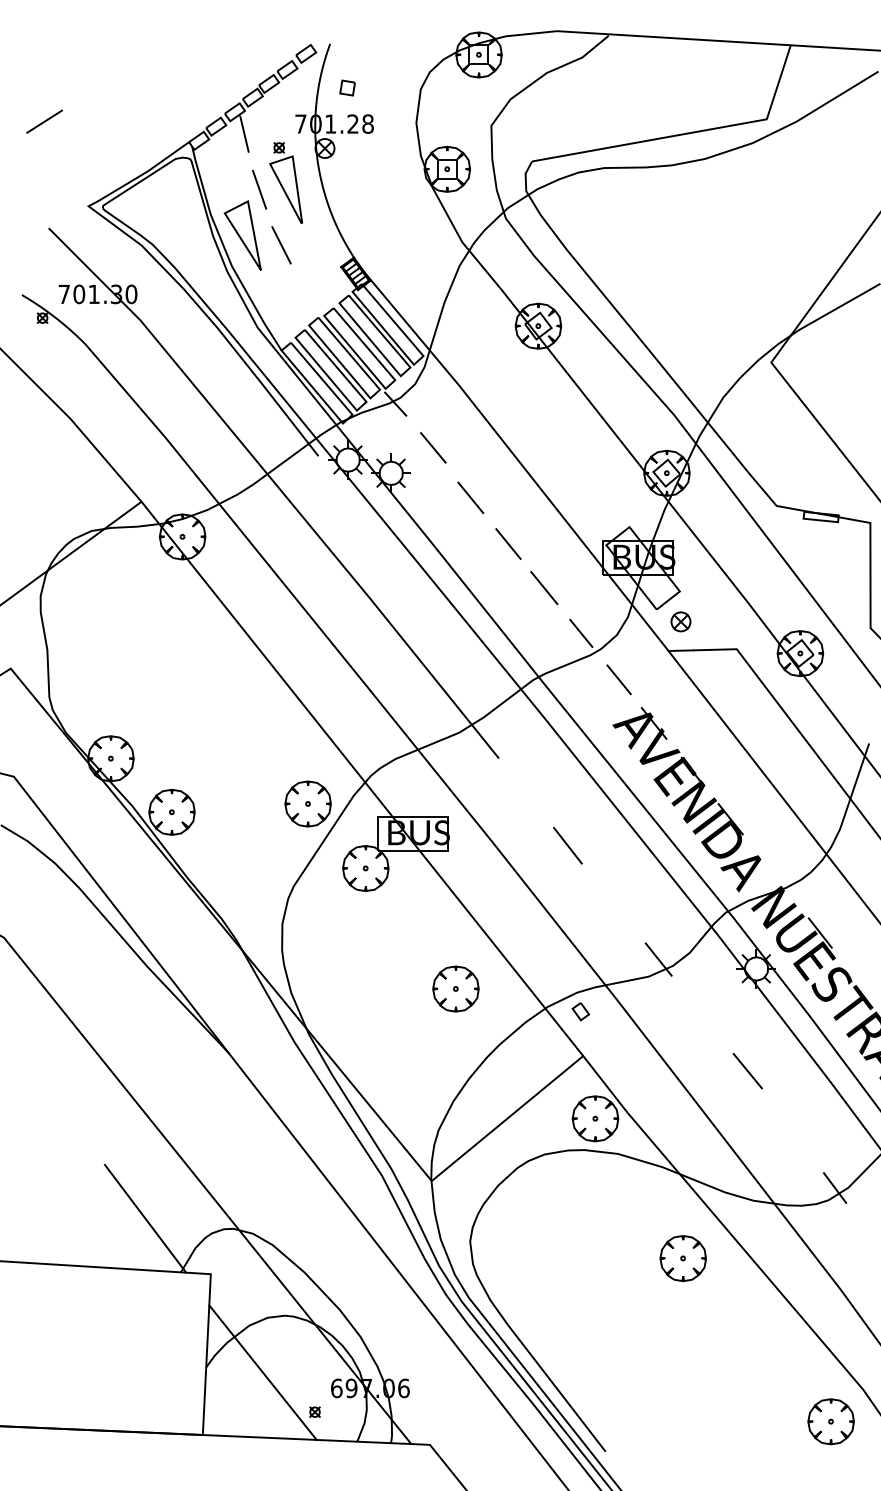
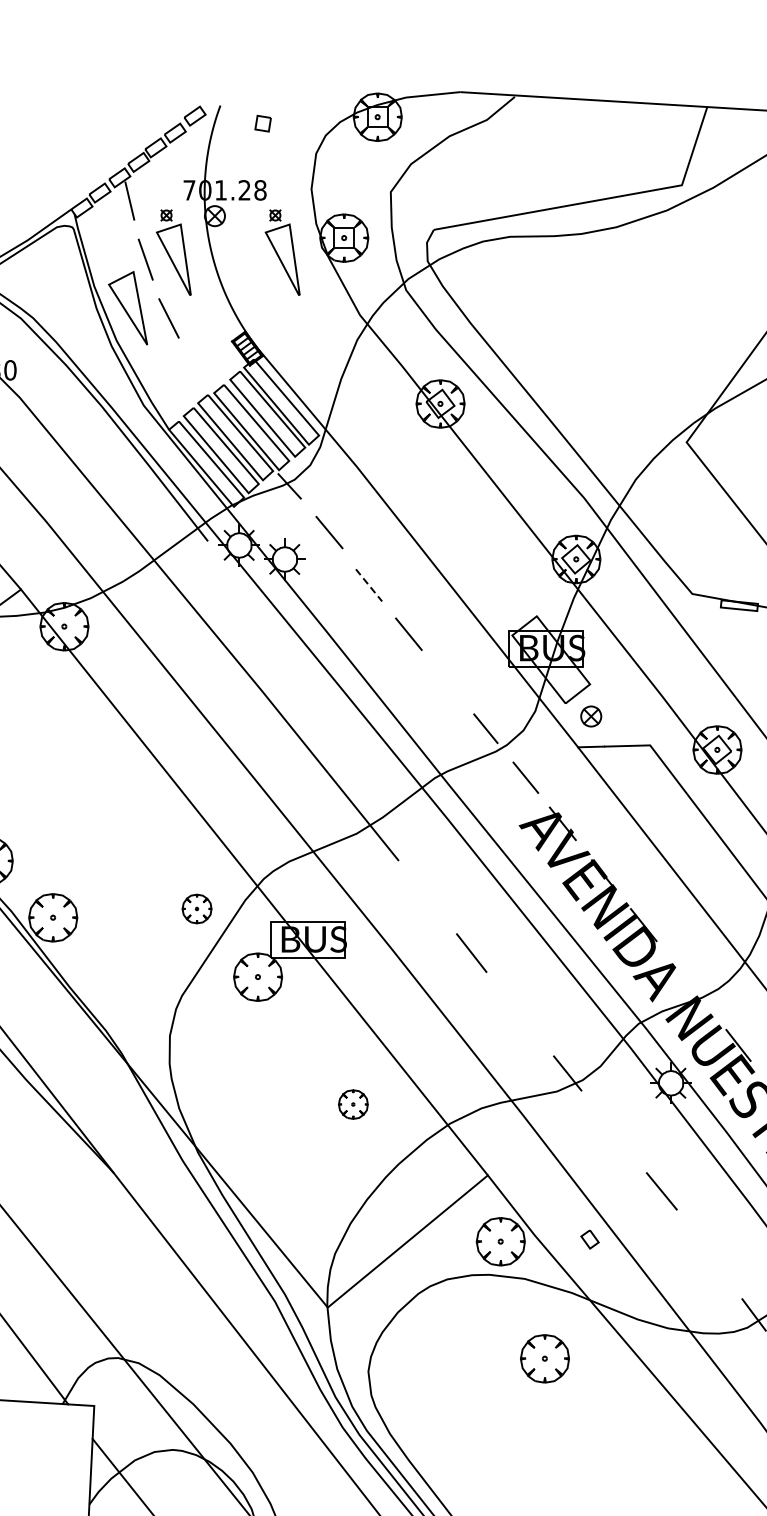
part: (347, 87) -> (263, 123), moved
part: (389, 182) -> (283, 252), added
line: (470, 497) -> (368, 585), solid -> dashed
line: (544, 588) -> (446, 681), removed
part: (307, 803) -> (196, 908), size x0.6
part: (455, 988) -> (352, 1104), size x0.6
part: (580, 1011) -> (589, 1239), moved
part: (682, 1258) -> (544, 1358), moved

